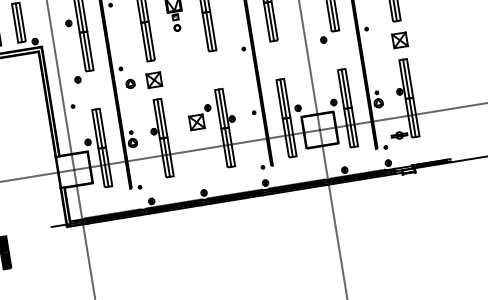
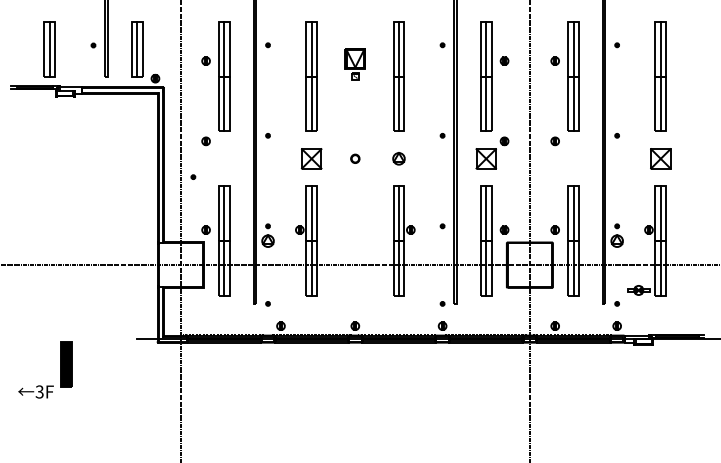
part: (177, 27) -> (355, 158), moved
part: (130, 83) -> (398, 158), moved
part: (200, 117) -> (492, 152), moved

